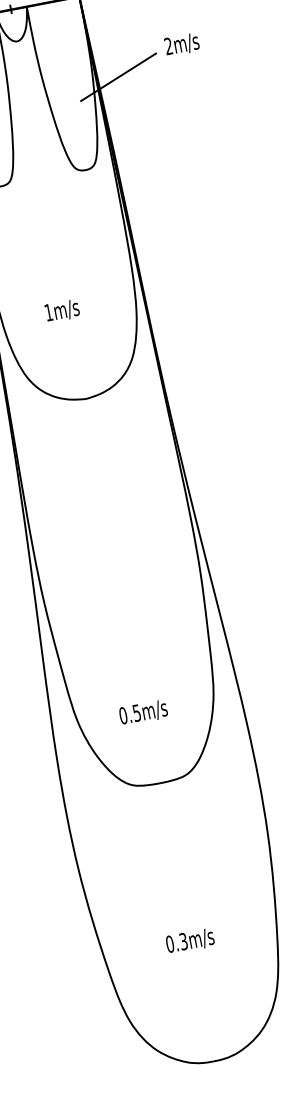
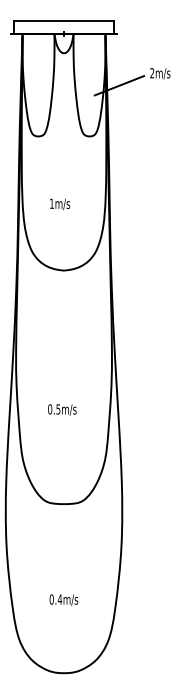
text: (63, 311) -> (60, 204), moved
text: (143, 711) -> (62, 409), moved
text: (182, 941) -> (59, 599), 0.3m/s -> 0.4m/s

